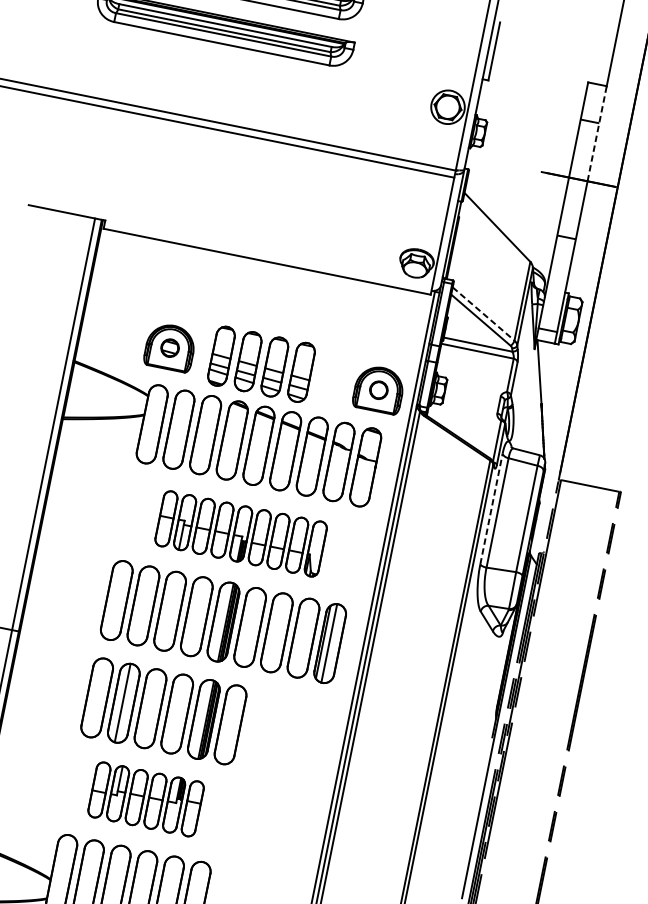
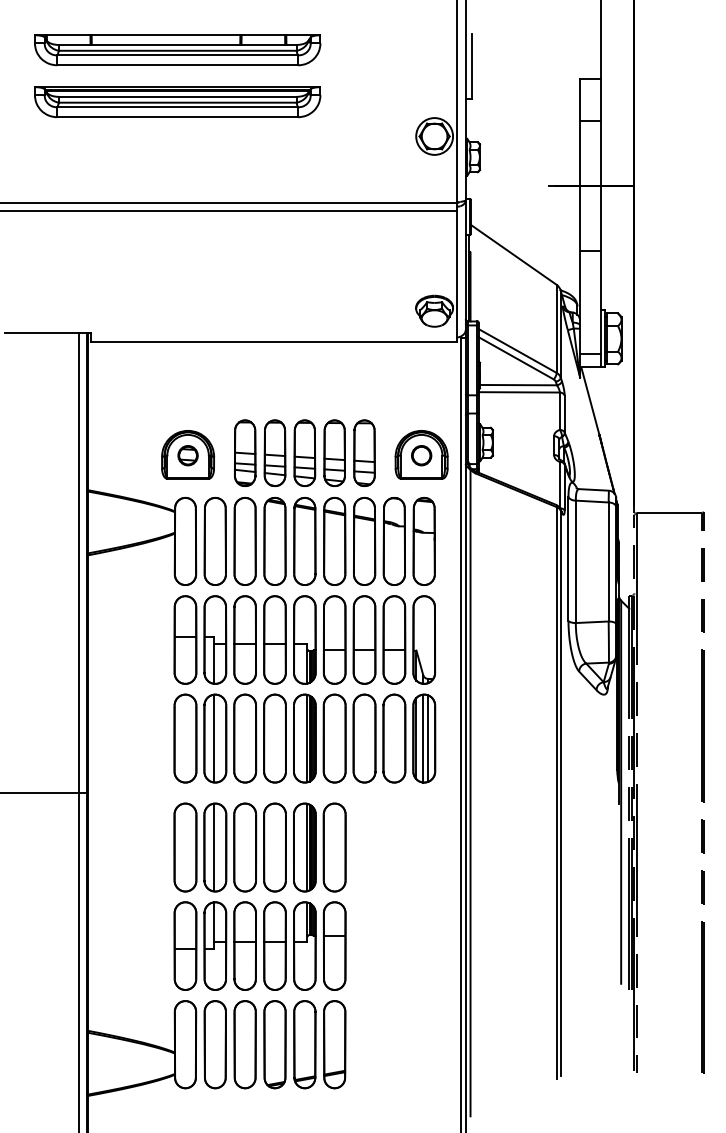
line: (596, 133) -> (600, 132), dashed -> solid
line: (483, 314) -> (517, 351), dashed -> solid
part: (328, 377) -> (364, 452), added
line: (491, 508) -> (568, 558), dashed -> solid
part: (241, 533) -> (304, 639), size x1.43
line: (142, 605) -> (214, 738), added
line: (334, 644) -> (428, 738), added
part: (145, 798) -> (259, 945), size x1.43

